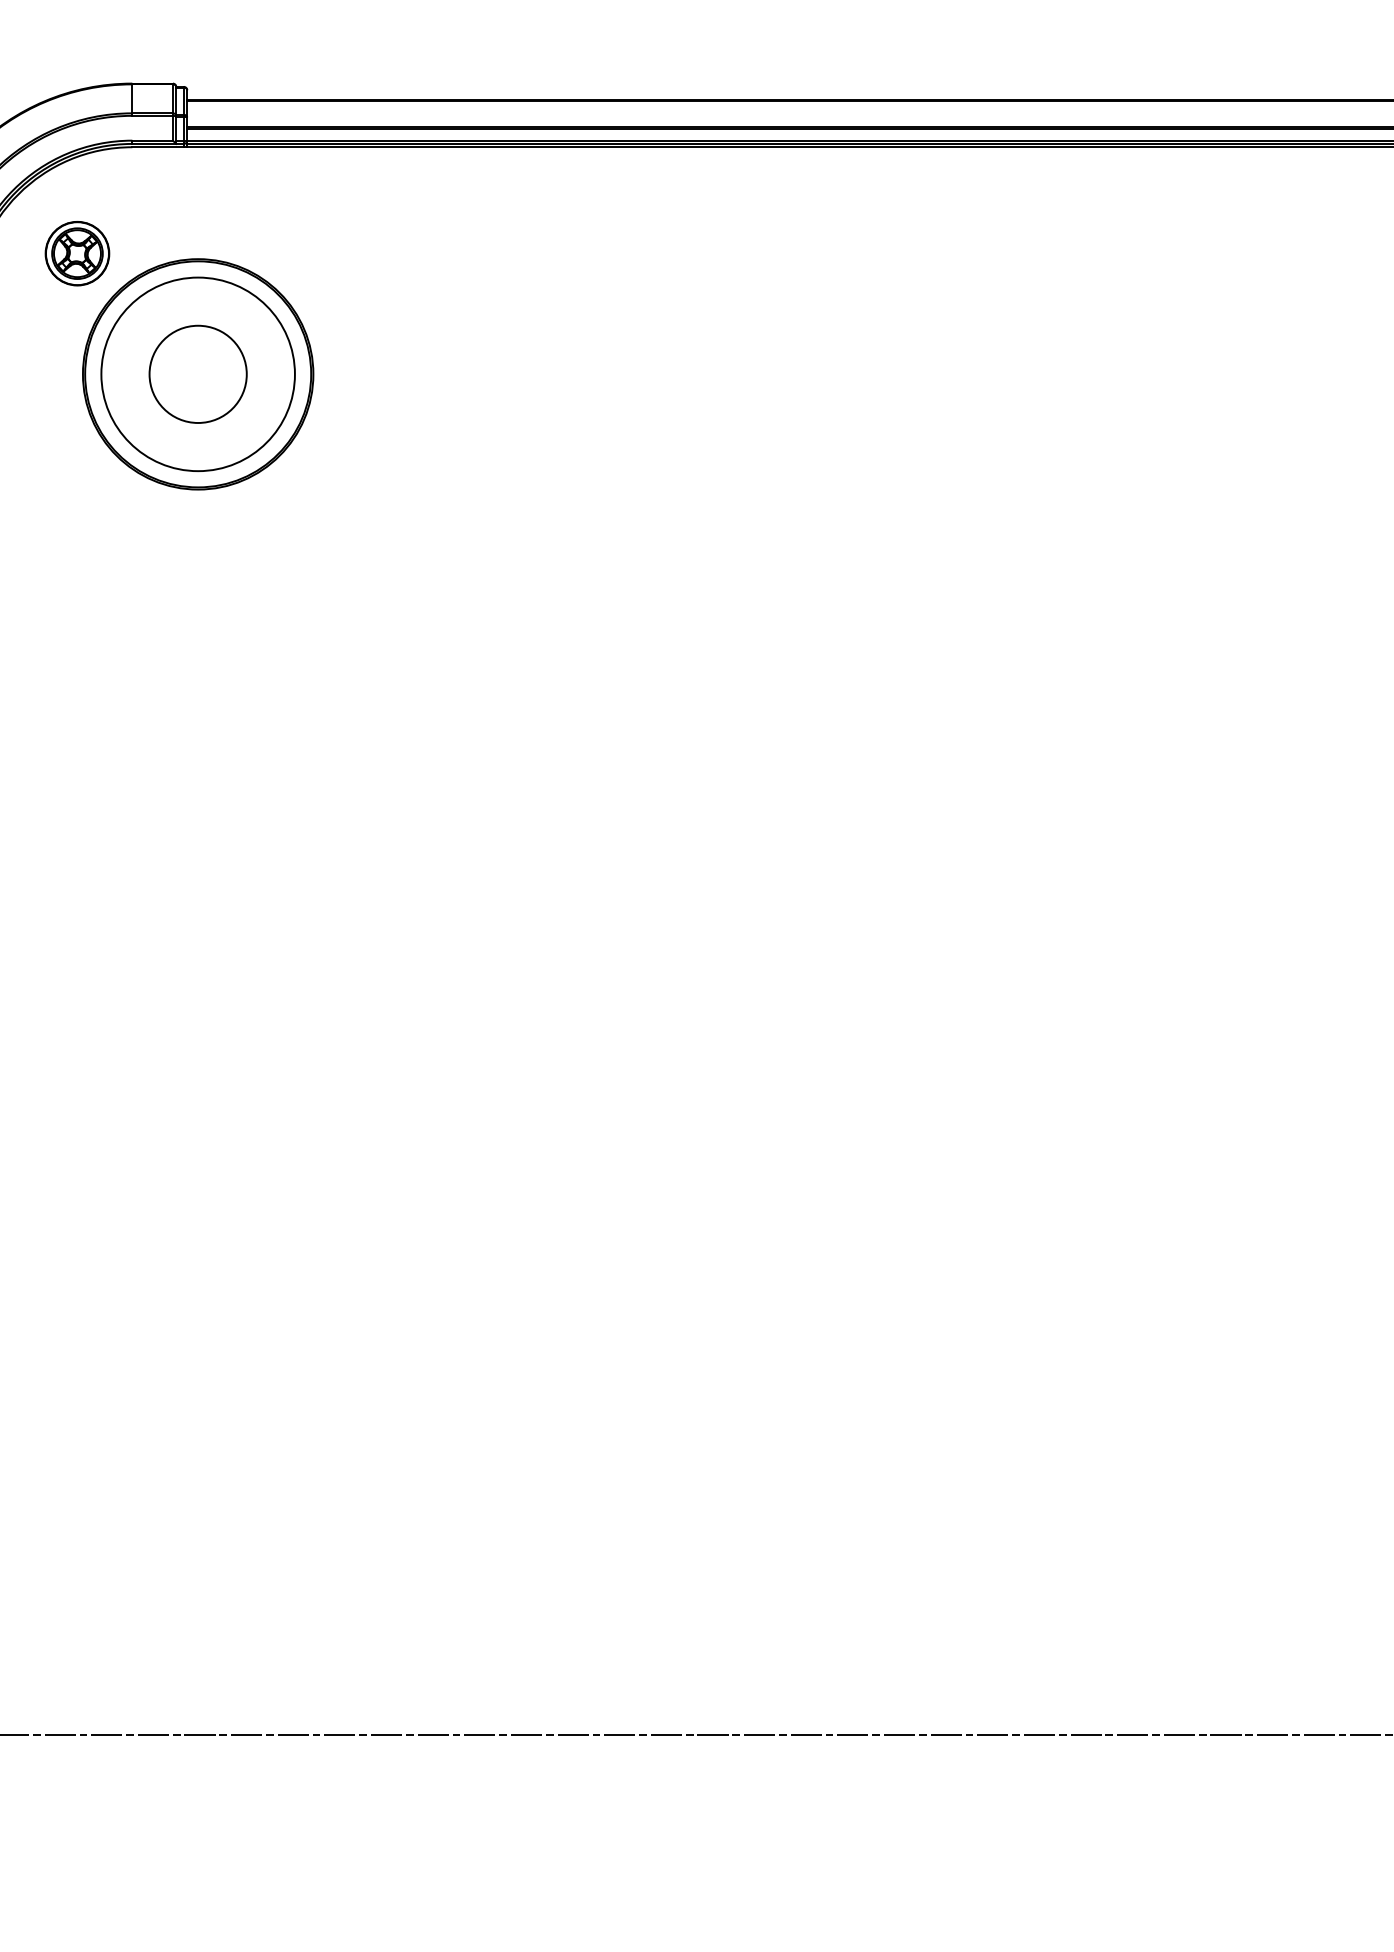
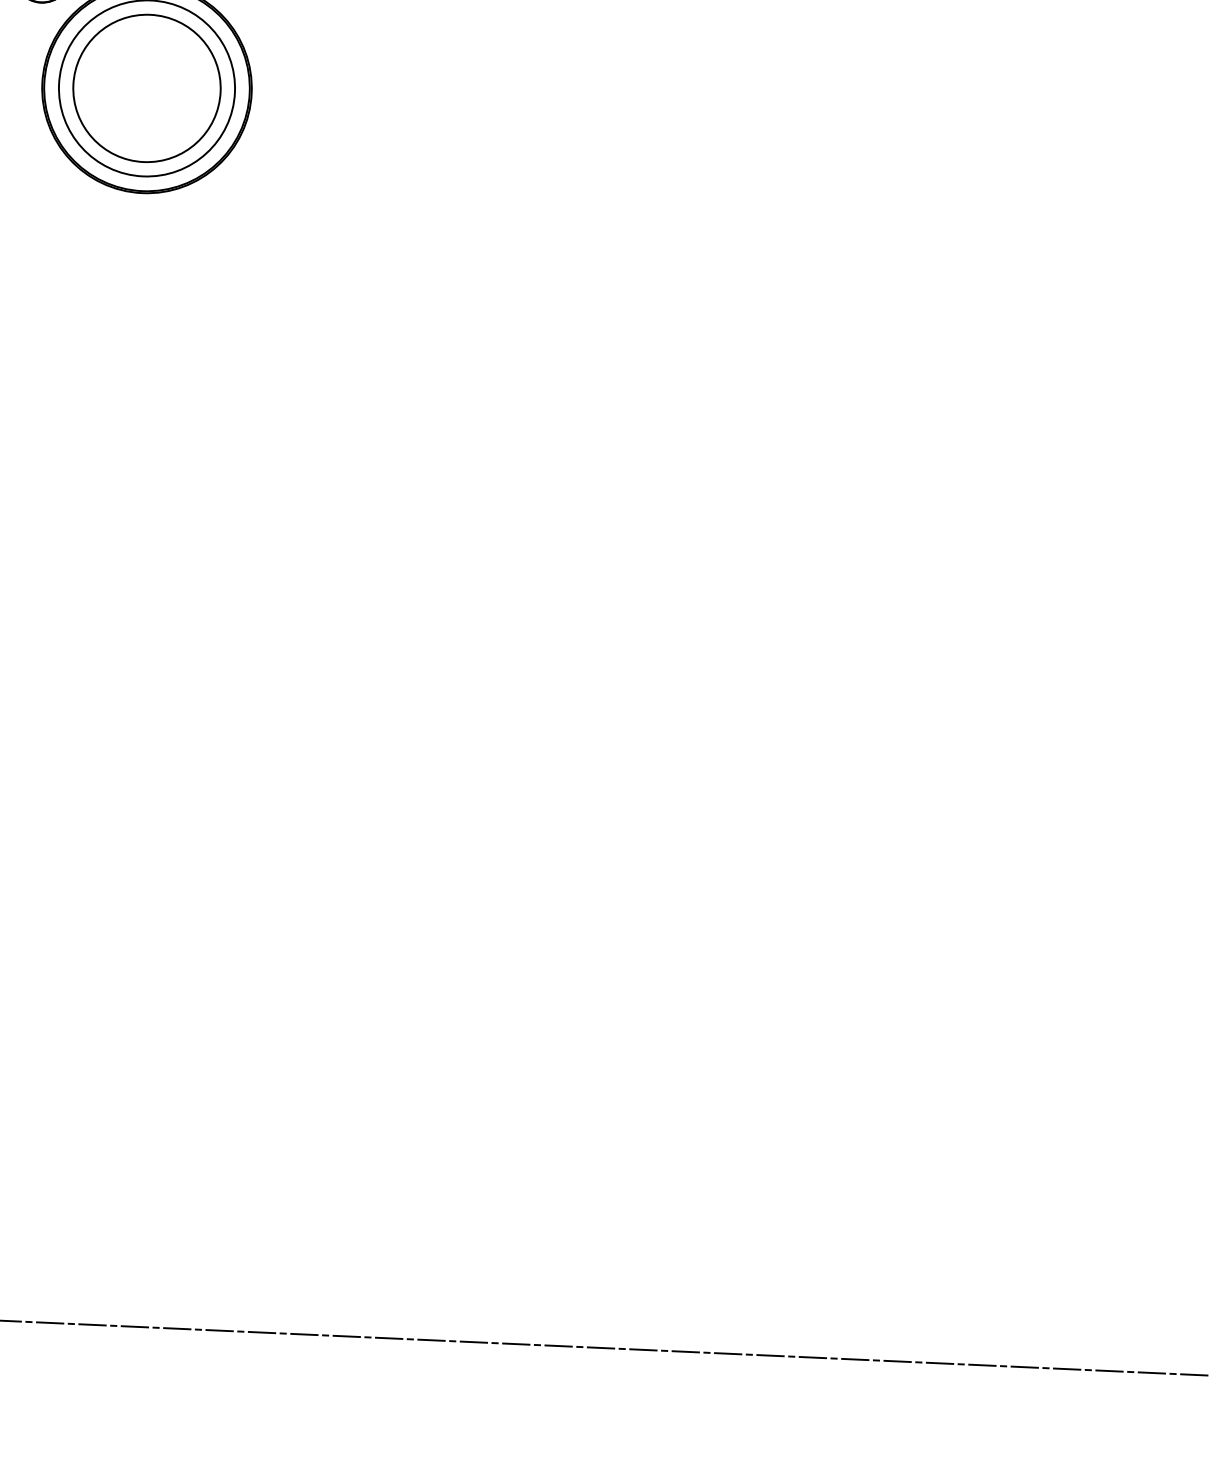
circle: (198, 374) -> (147, 88), size x1.67

